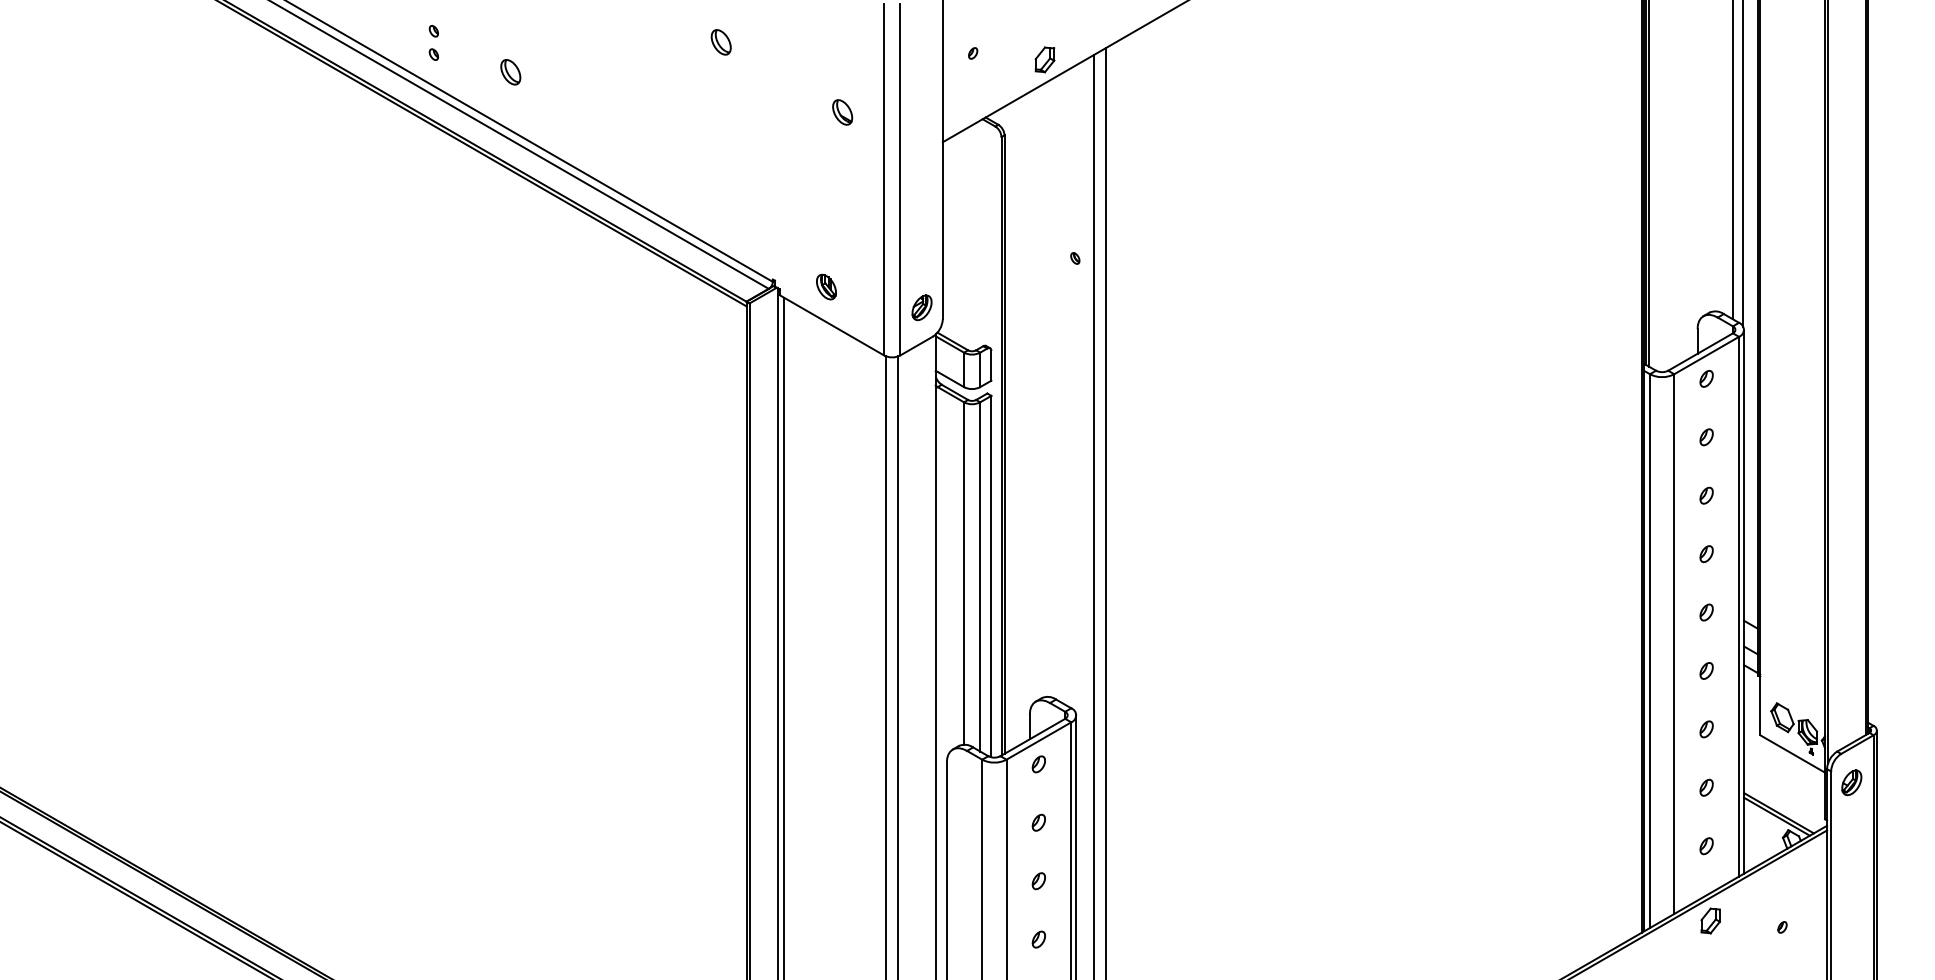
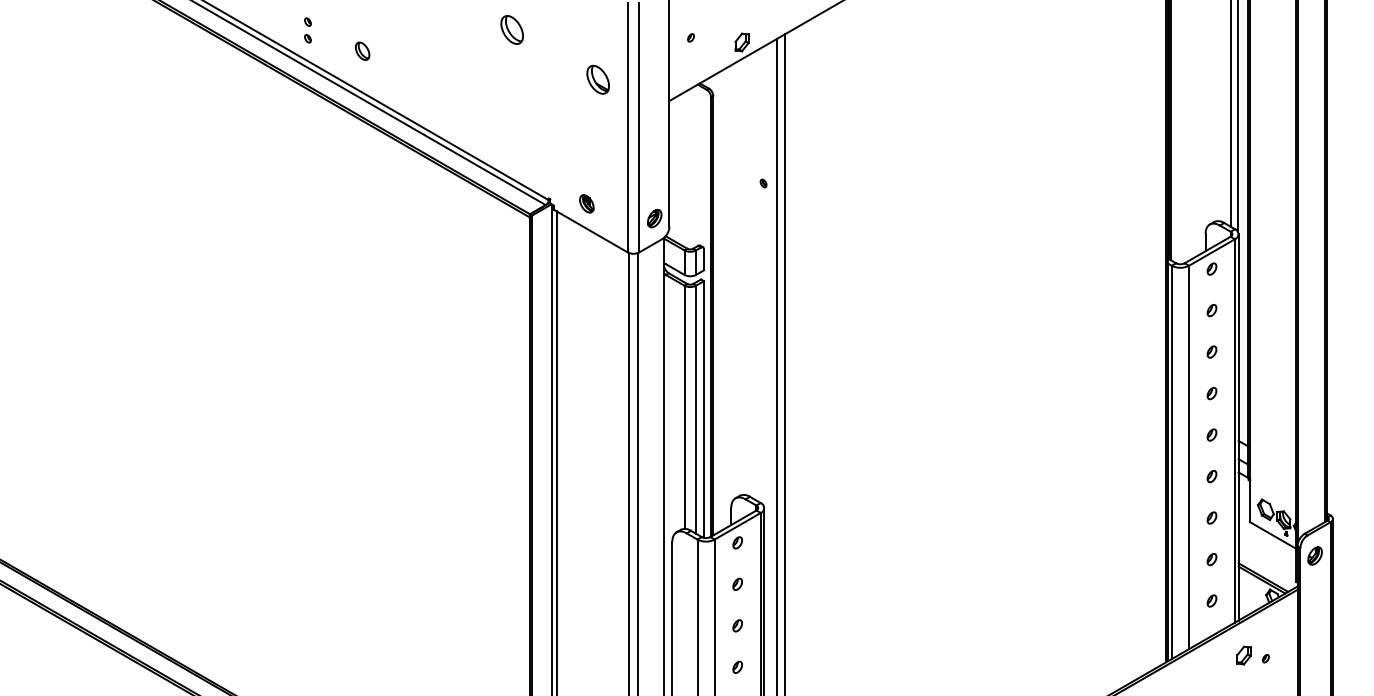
part: (720, 42) -> (511, 30), size x1.6
part: (842, 112) -> (598, 79), size x1.6
part: (1710, 920) -> (1243, 655), moved

